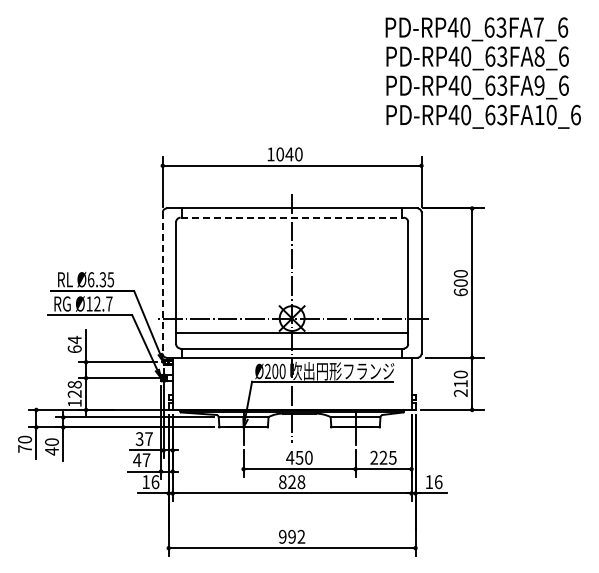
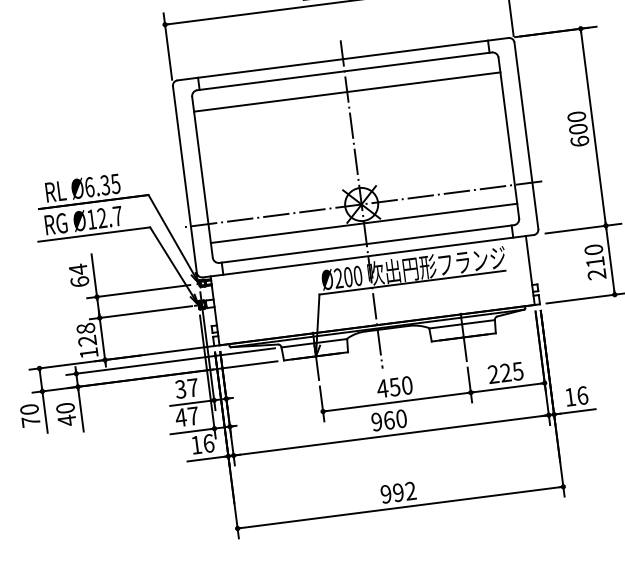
line: (292, 217) -> (345, 71), dashed -> solid
line: (292, 233) -> (347, 92), added
line: (162, 283) -> (184, 180), dashed -> solid
text: (292, 482) -> (389, 420), 828 -> 960

